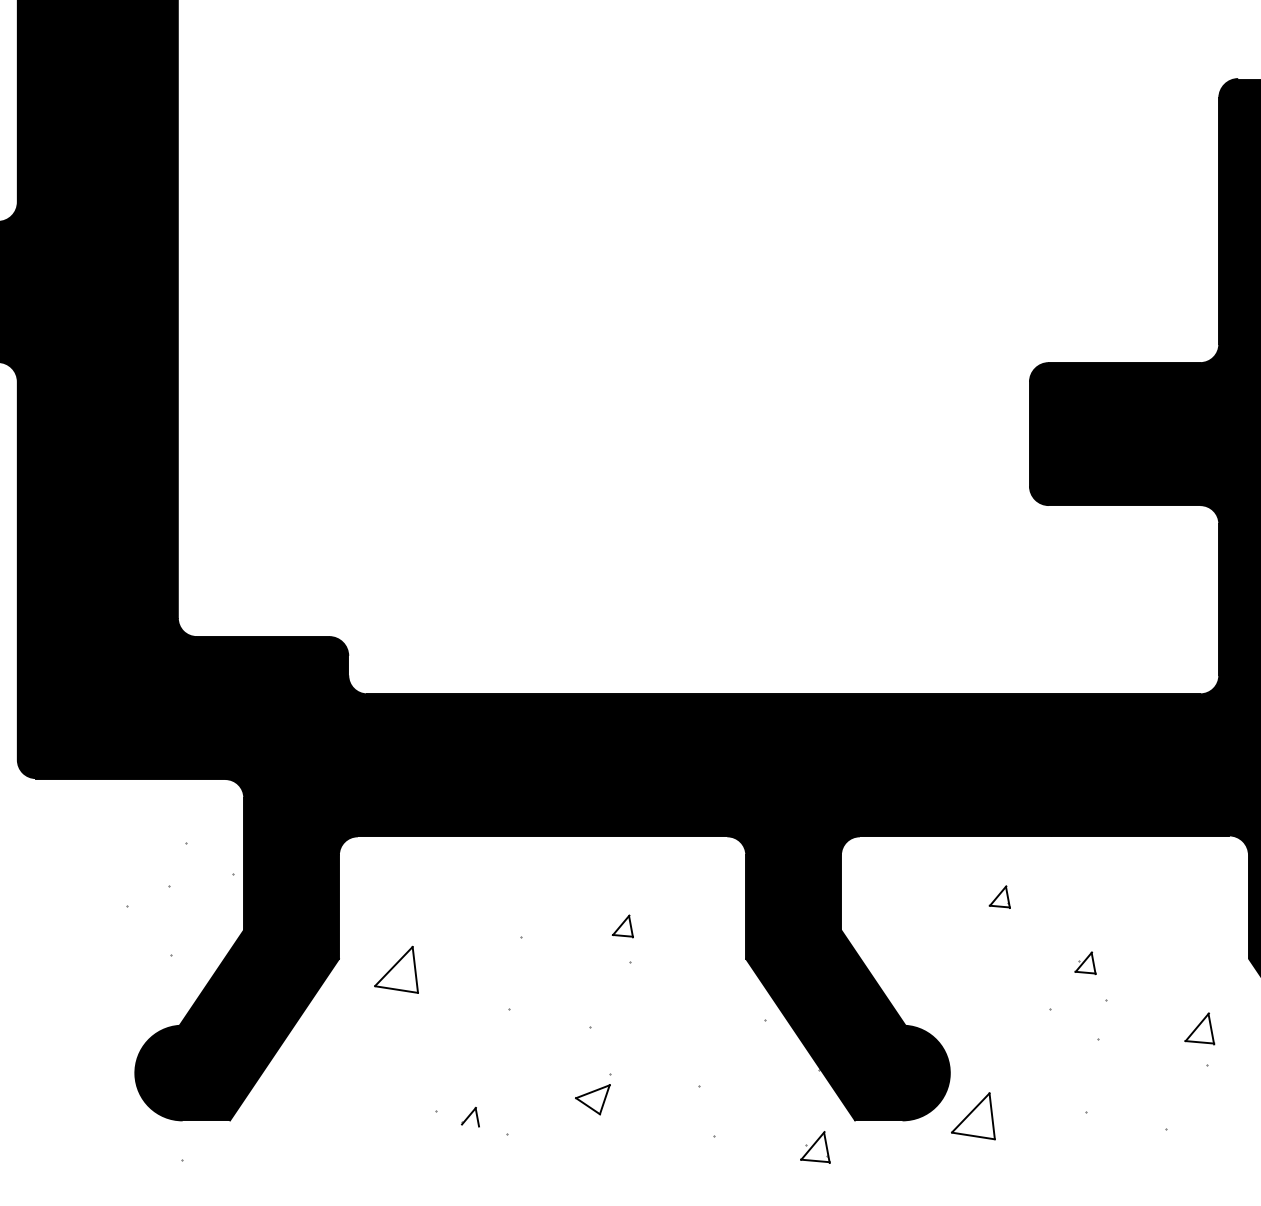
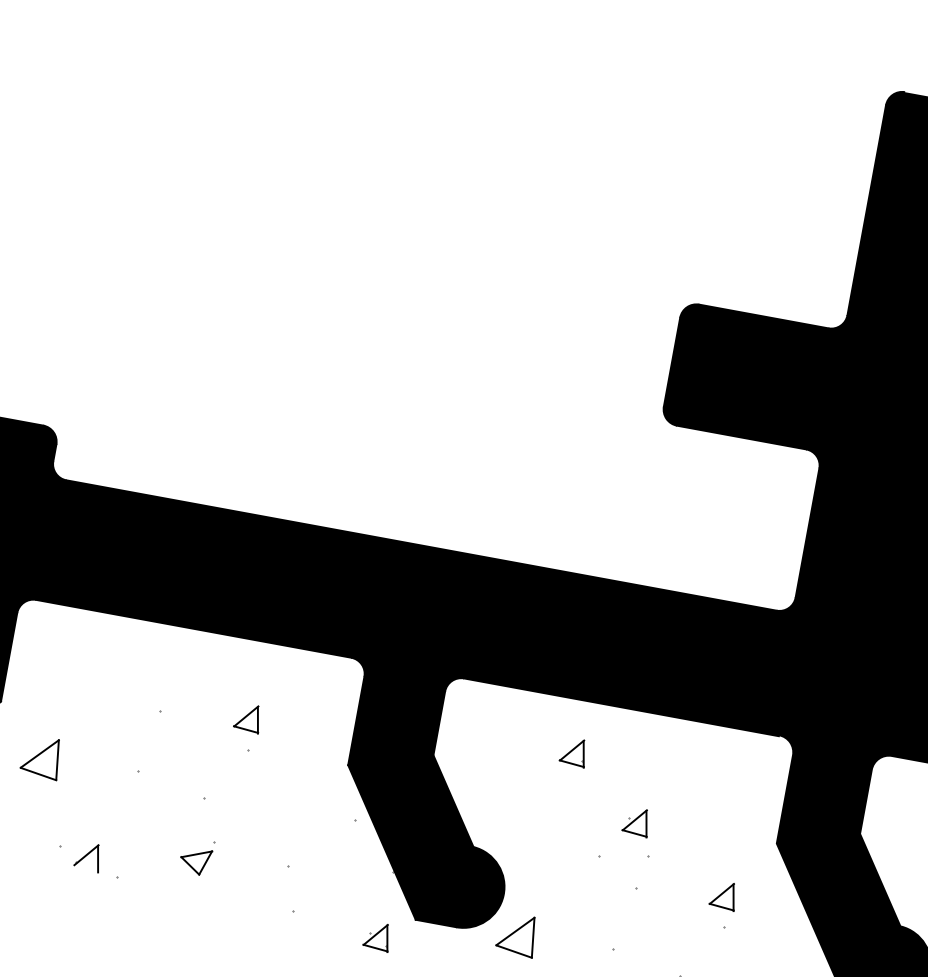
part: (999, 896) -> (573, 751), size x1.43
part: (622, 926) -> (247, 718), size x1.43
part: (1085, 962) -> (636, 821), size x1.43
part: (396, 969) -> (41, 756), moved
part: (470, 1116) -> (88, 856), size x1.67

